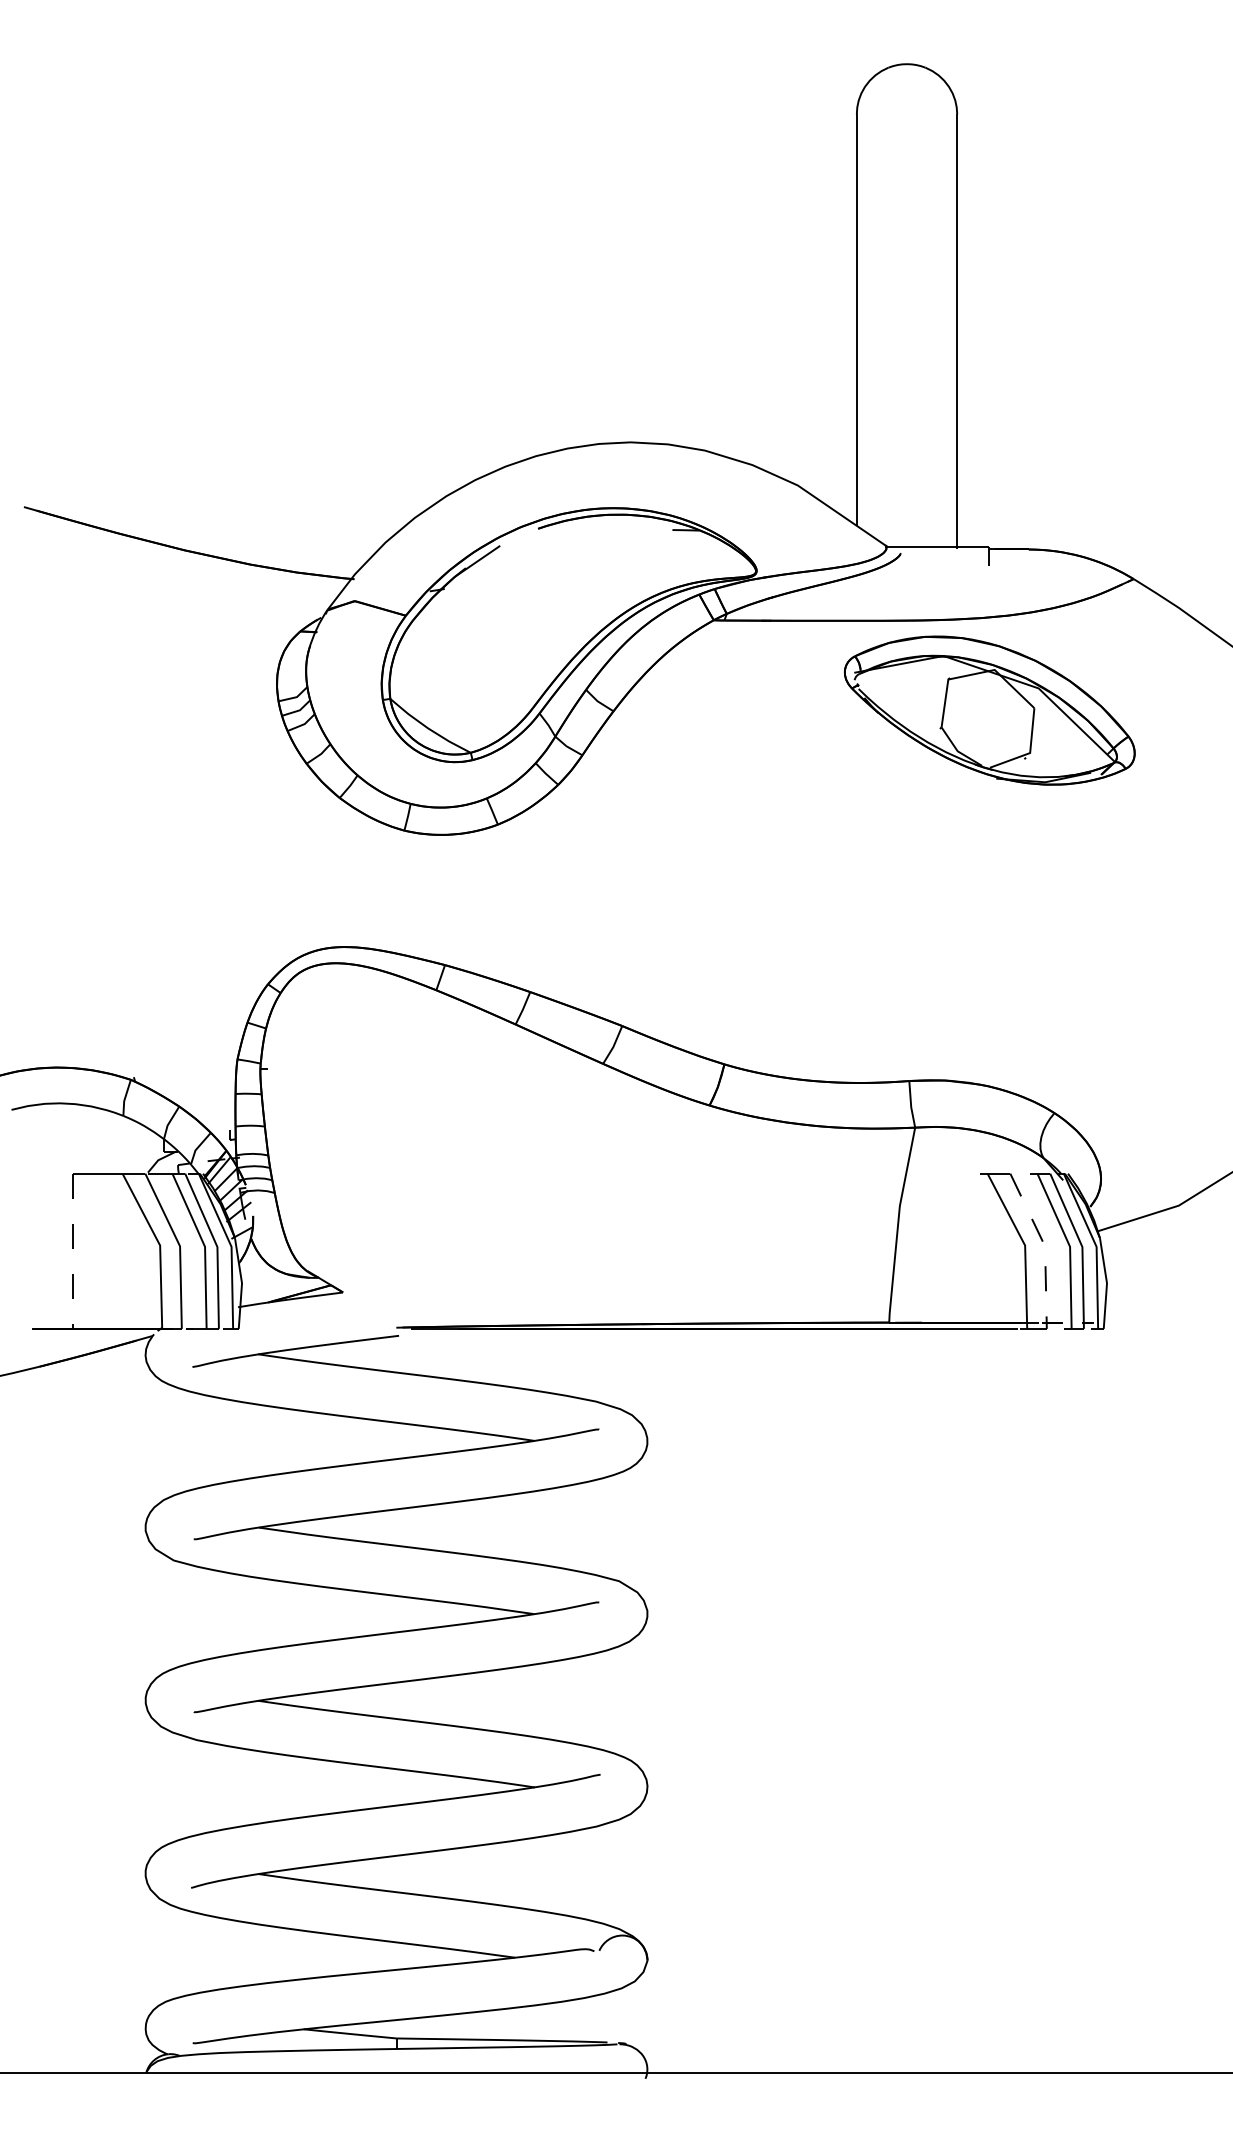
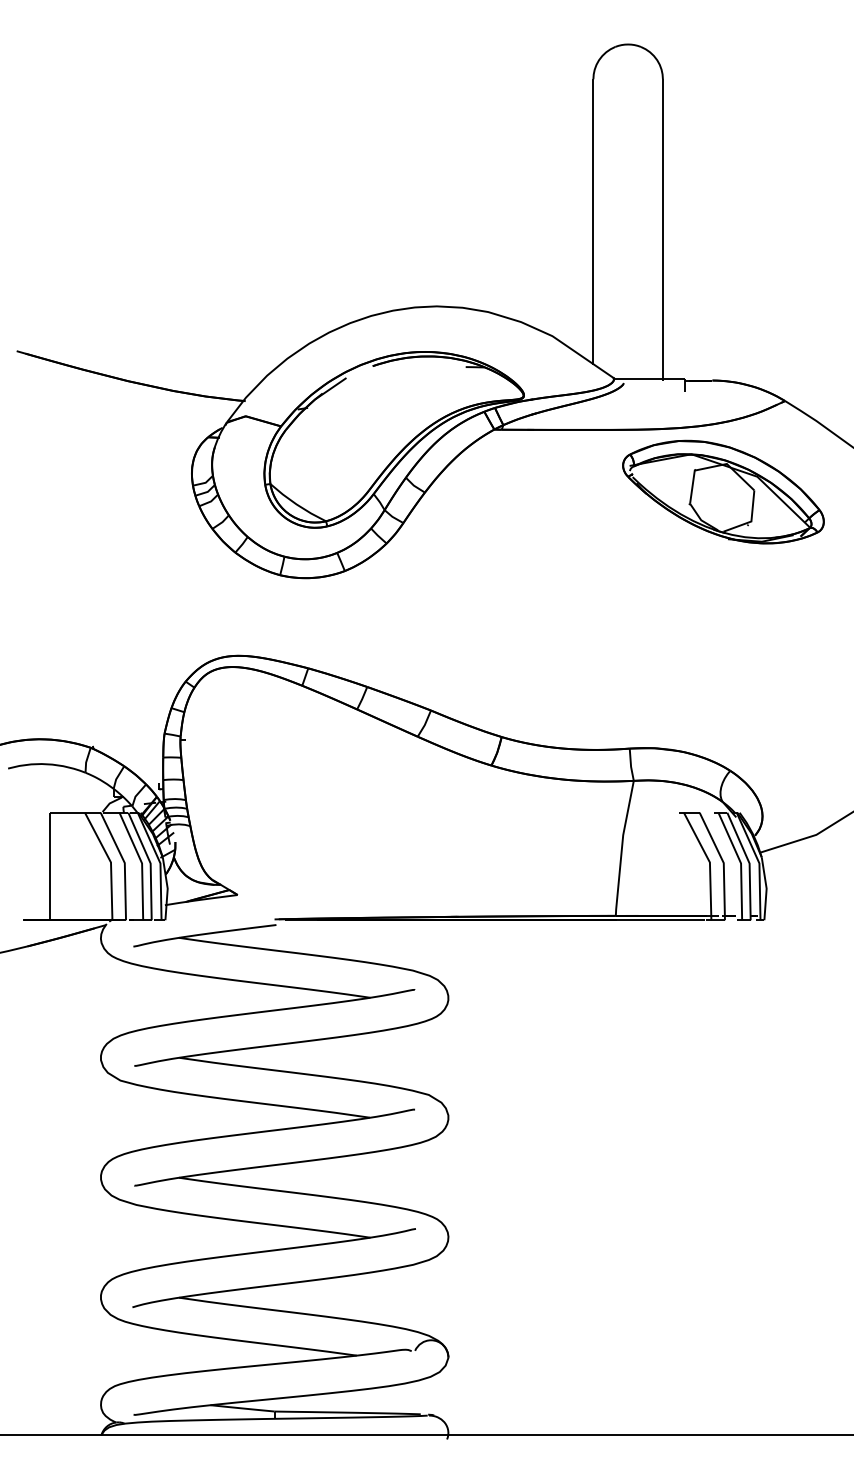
part: (989, 709) -> (723, 491), moved
line: (1044, 1248) -> (723, 864), dashed -> solid
line: (72, 1251) -> (50, 866), dashed -> solid

